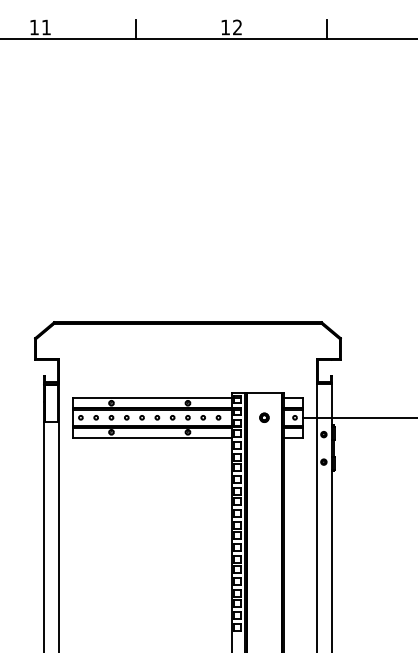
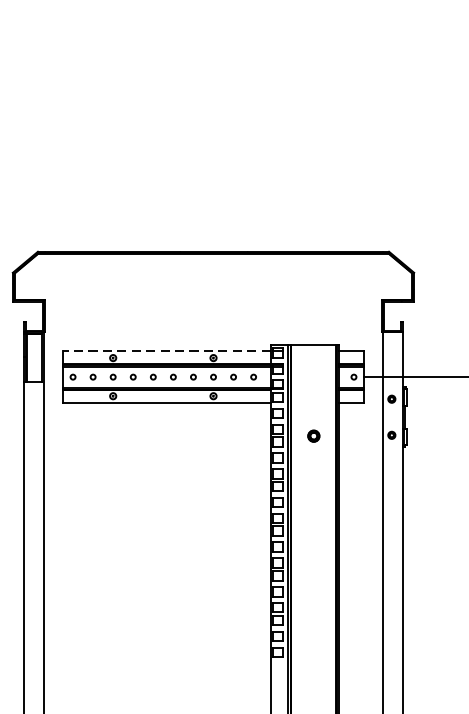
line: (151, 397) -> (165, 350), solid -> dashed
part: (264, 417) -> (313, 435), moved

